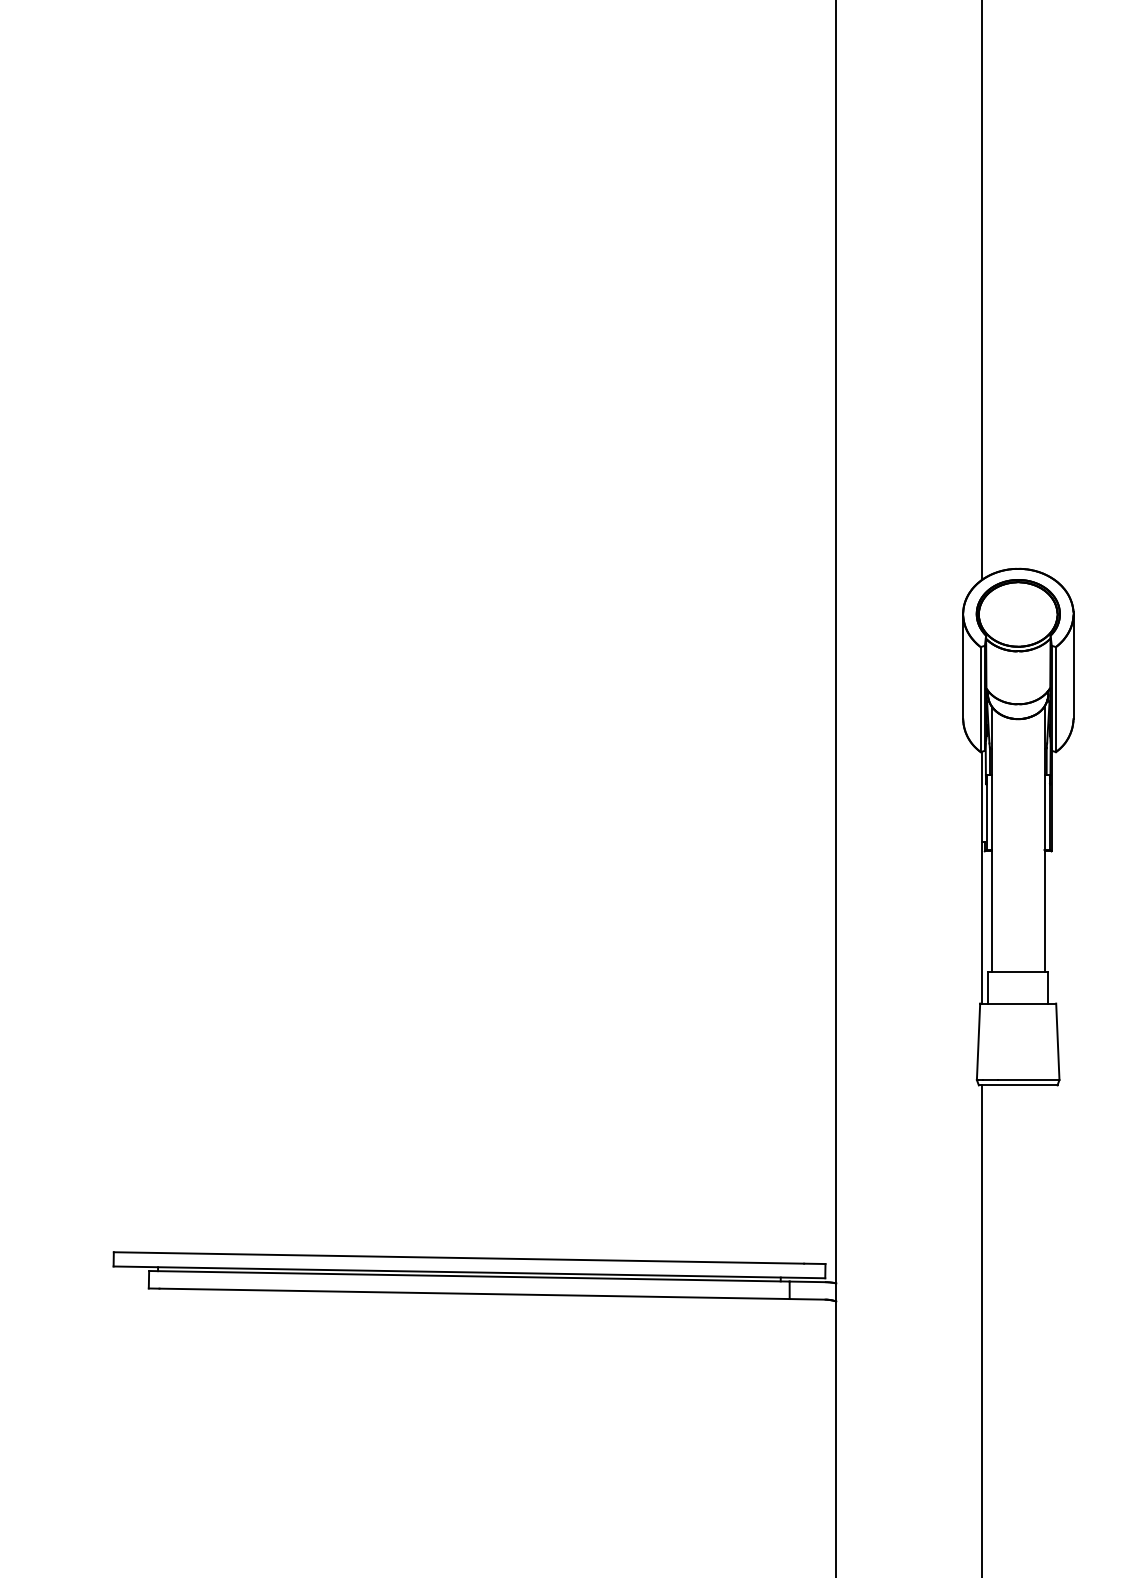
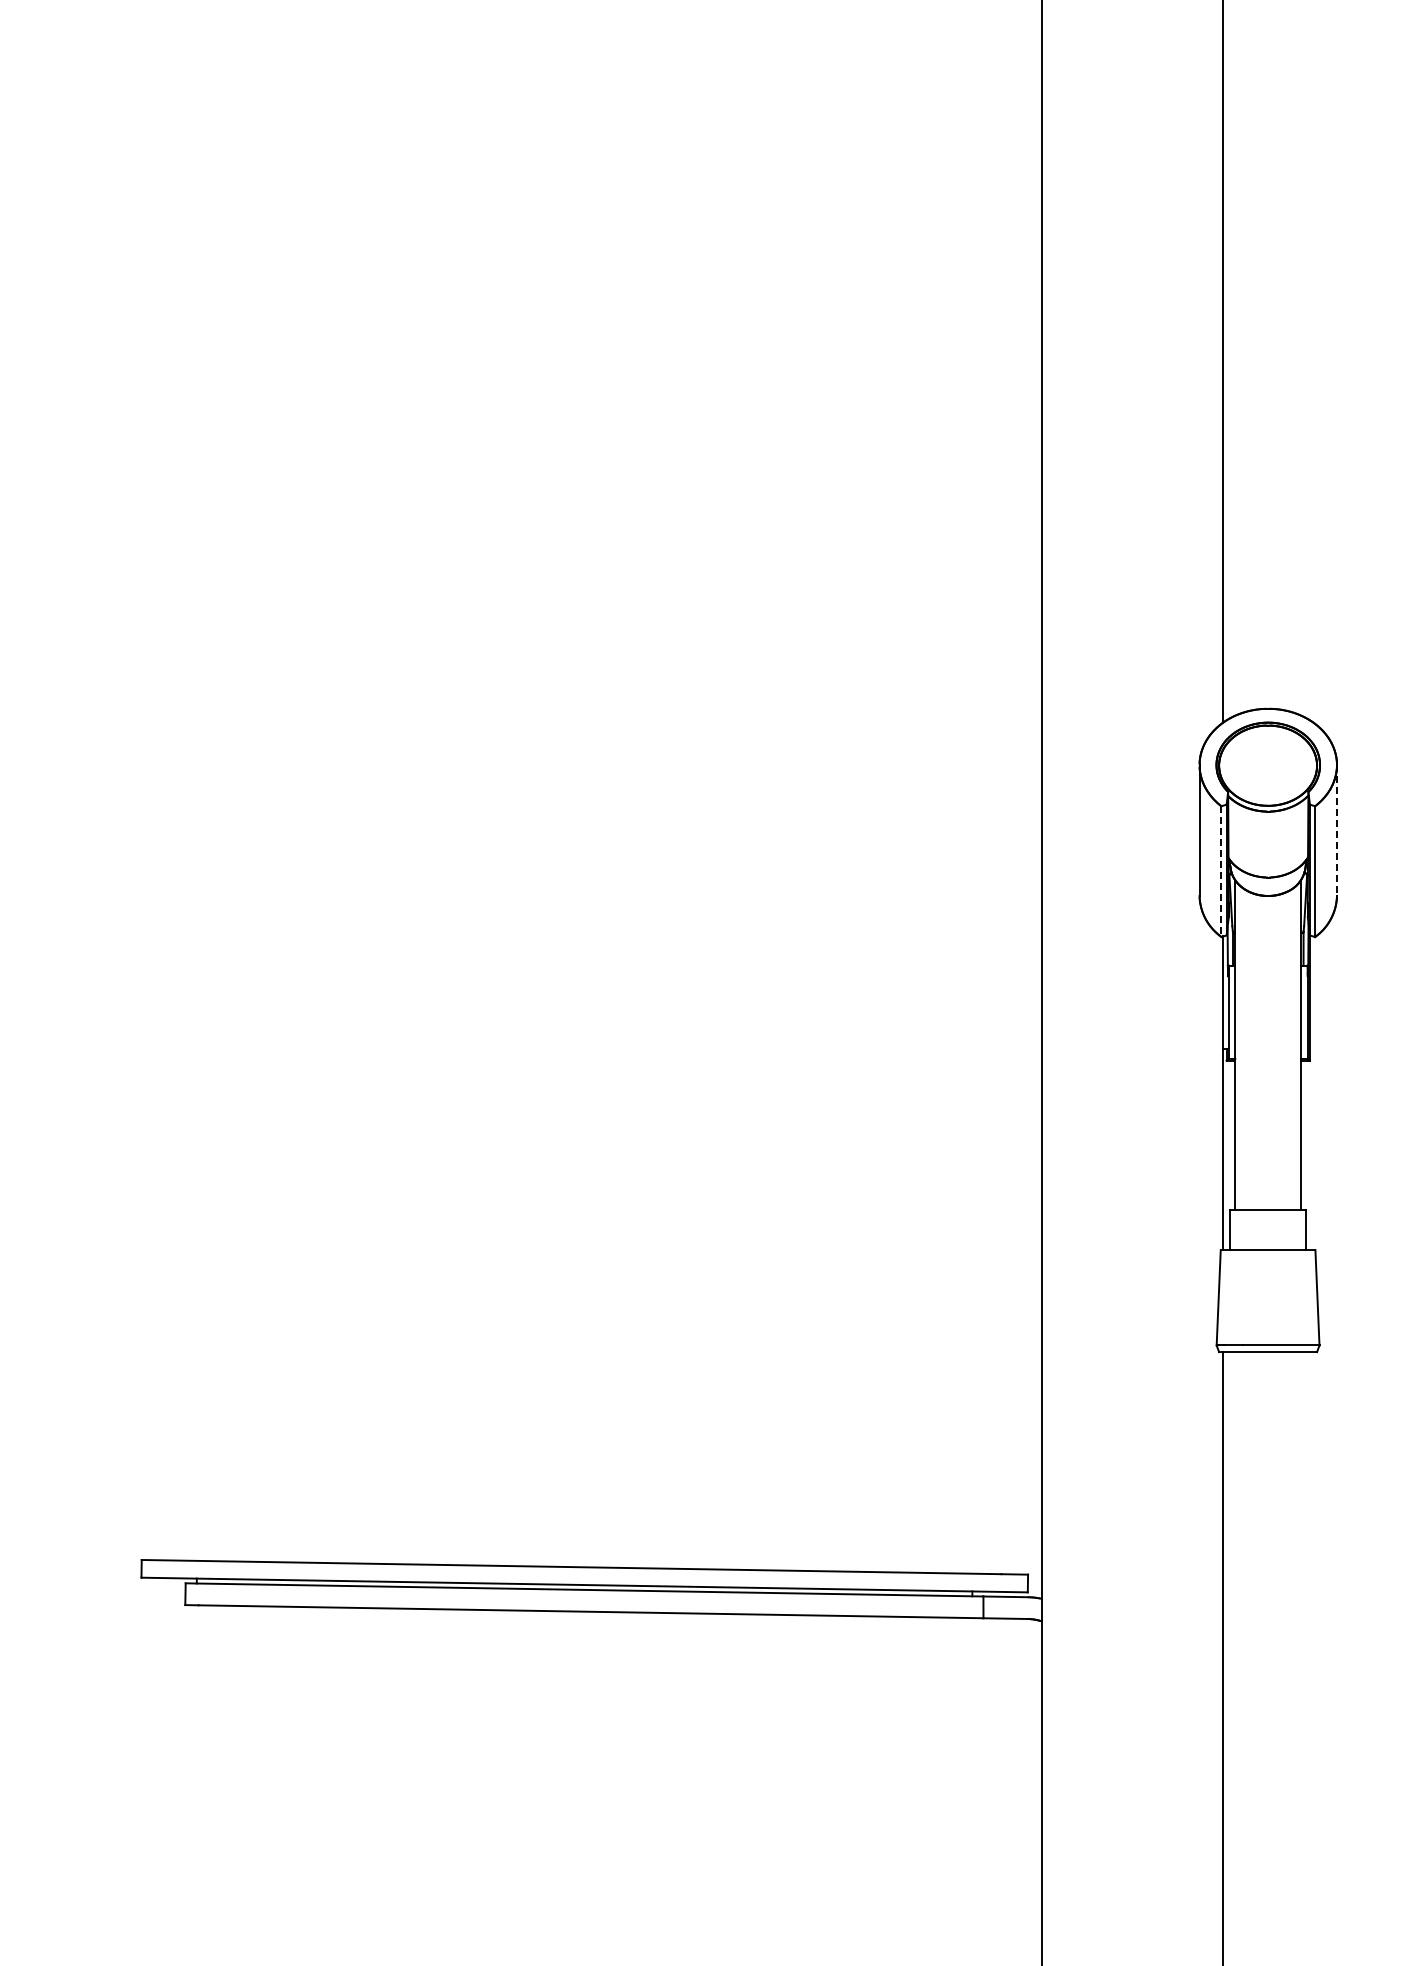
line: (1073, 667) -> (1336, 831), solid -> dashed
line: (980, 700) -> (1221, 872), solid -> dashed

